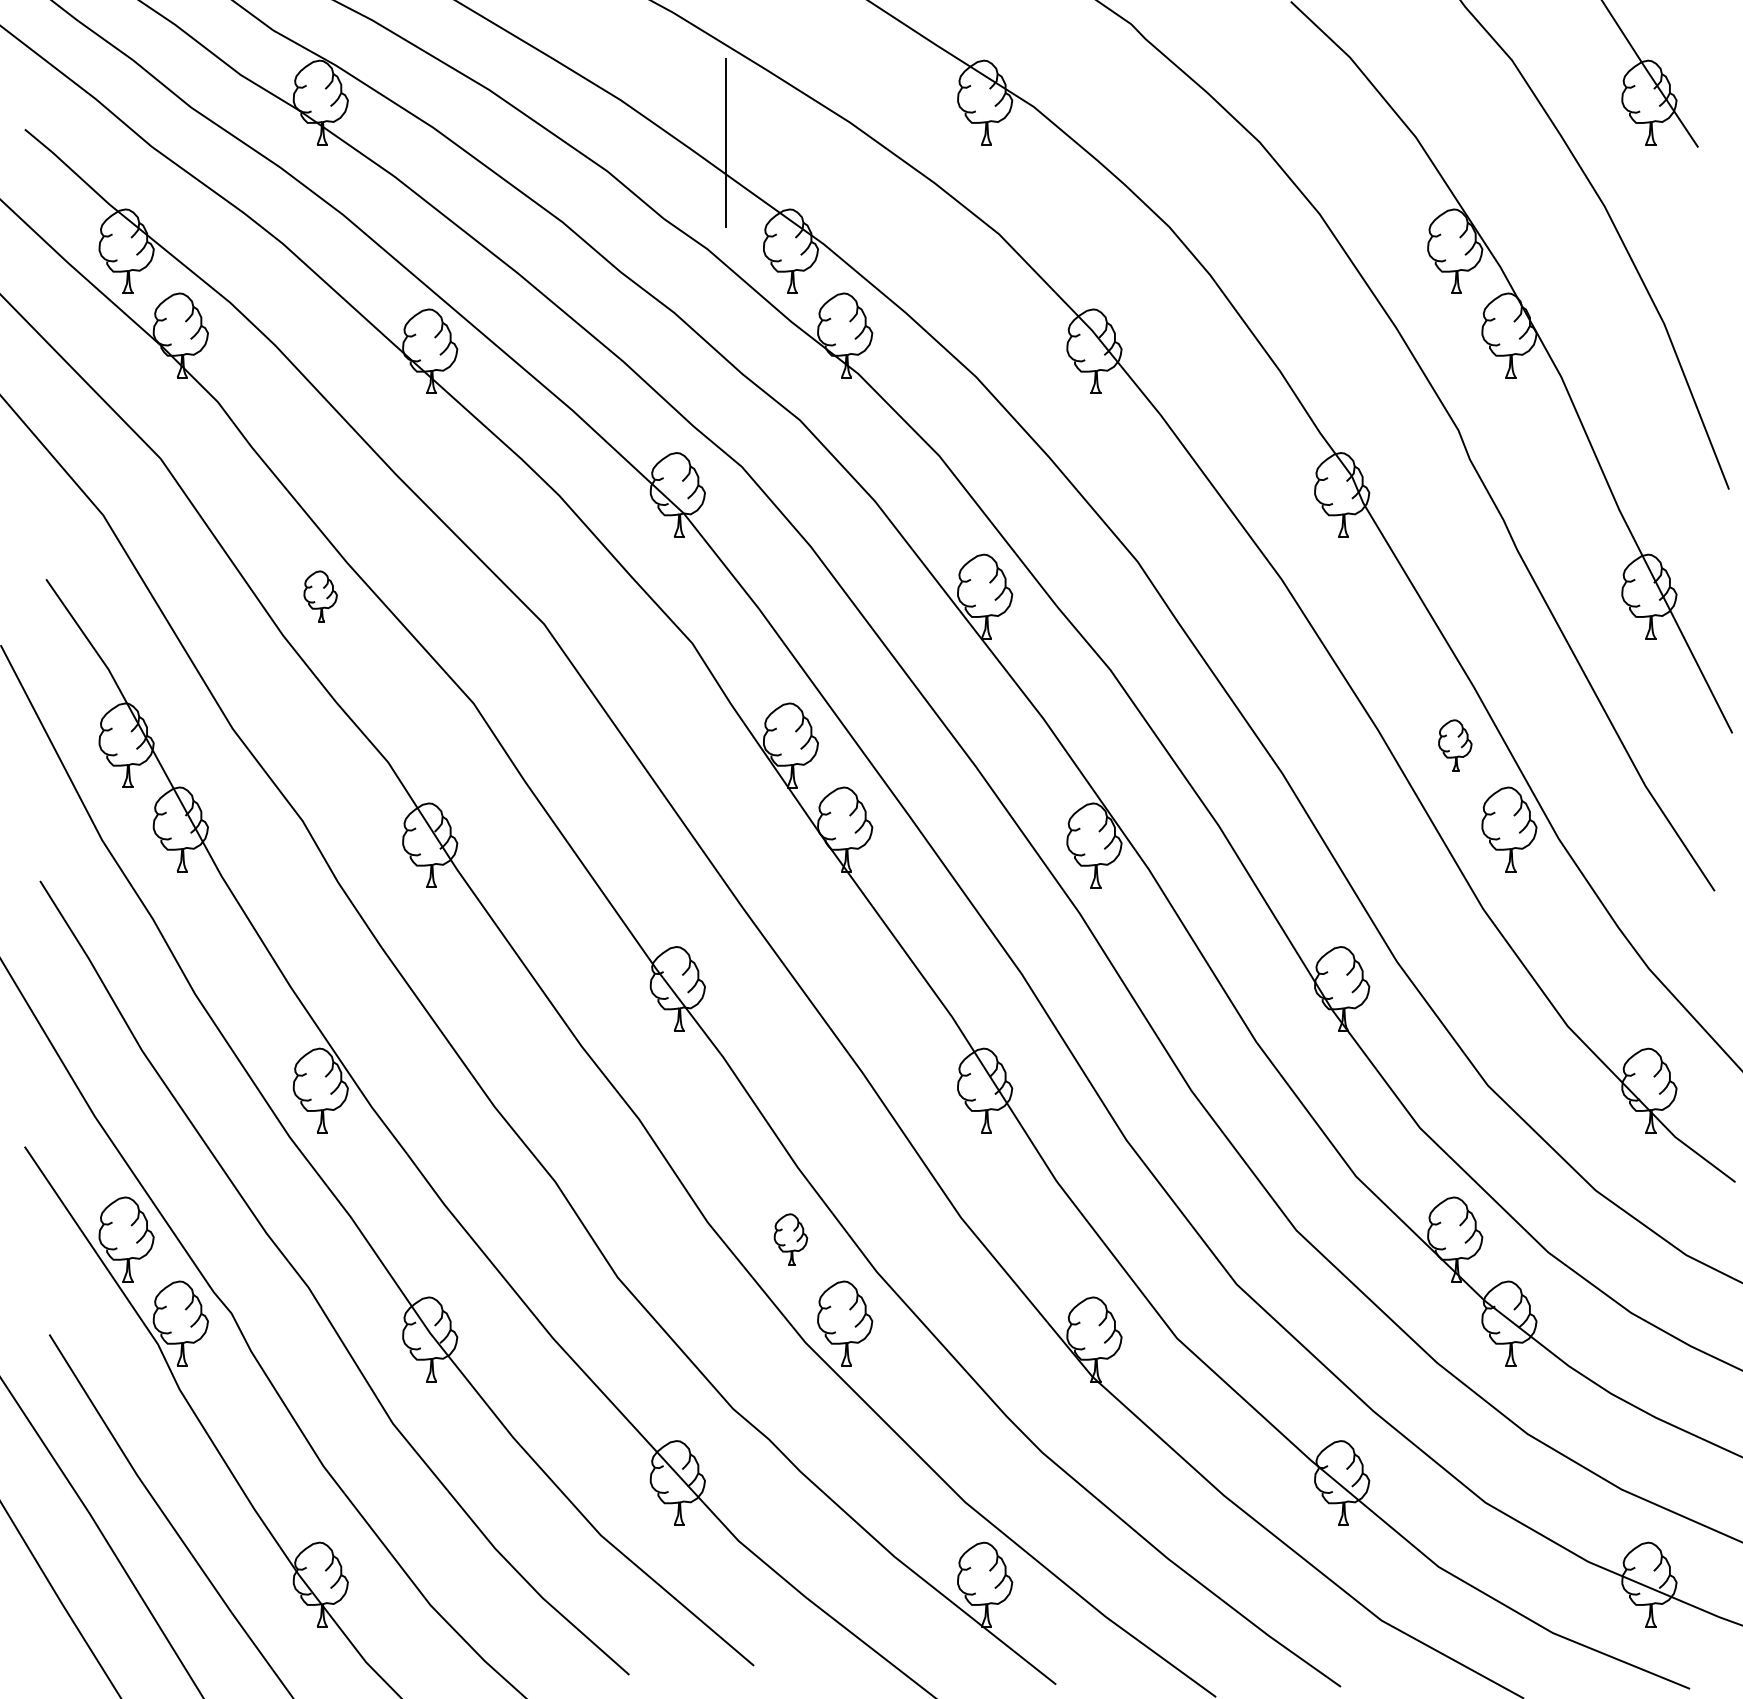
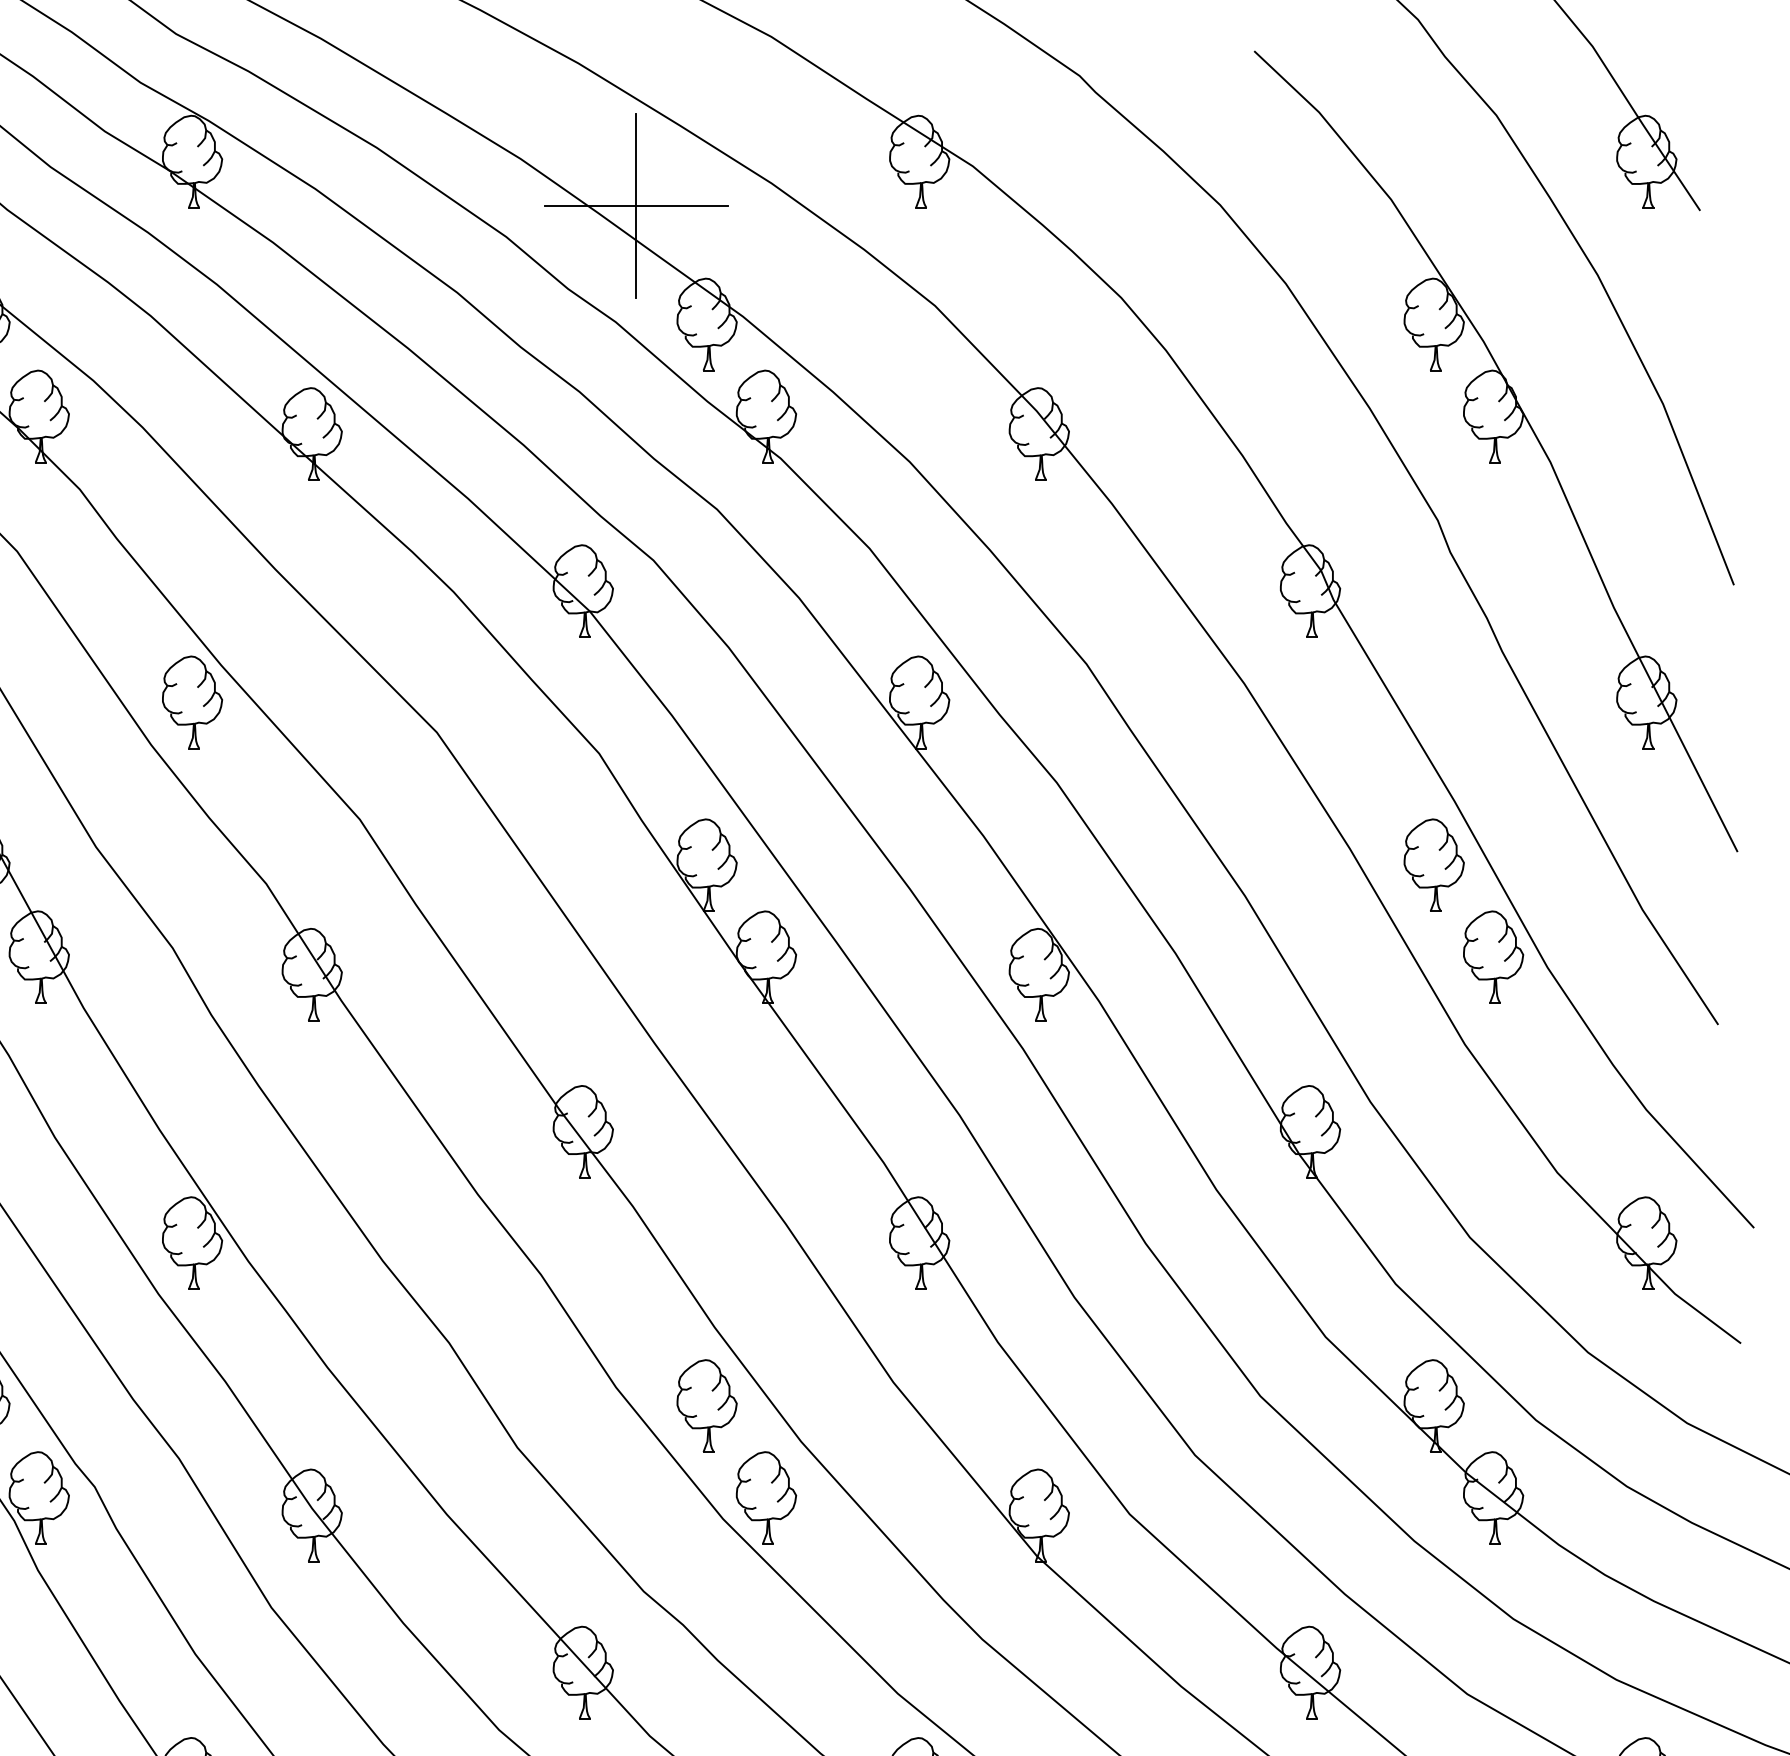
line: (725, 142) -> (635, 205), added
part: (320, 596) -> (192, 702), size x1.67
part: (1455, 745) -> (1434, 865), size x1.67
part: (790, 1239) -> (706, 1406), size x1.67

